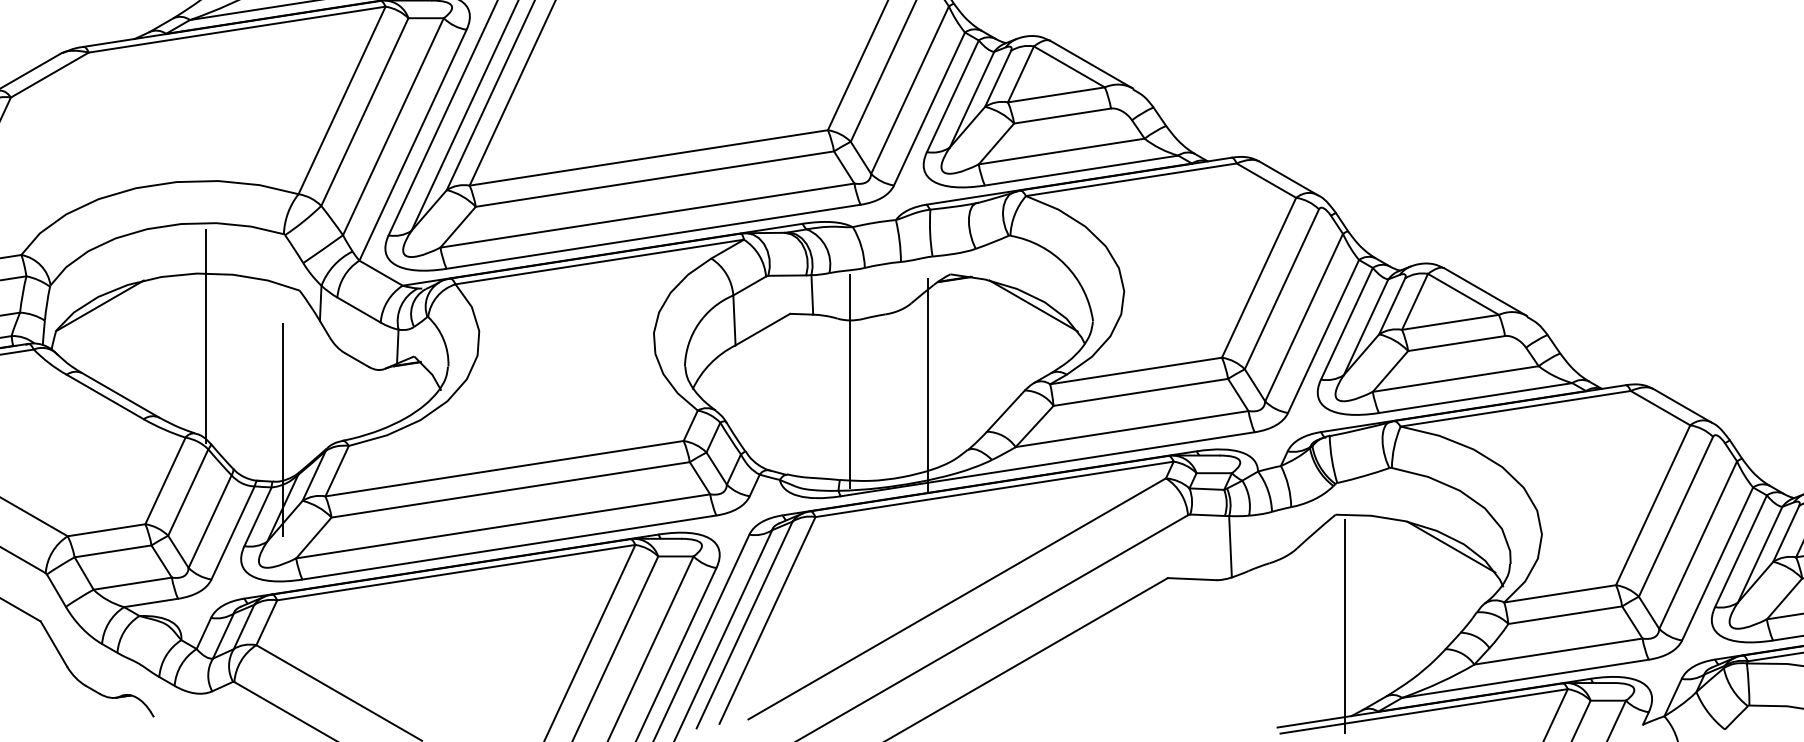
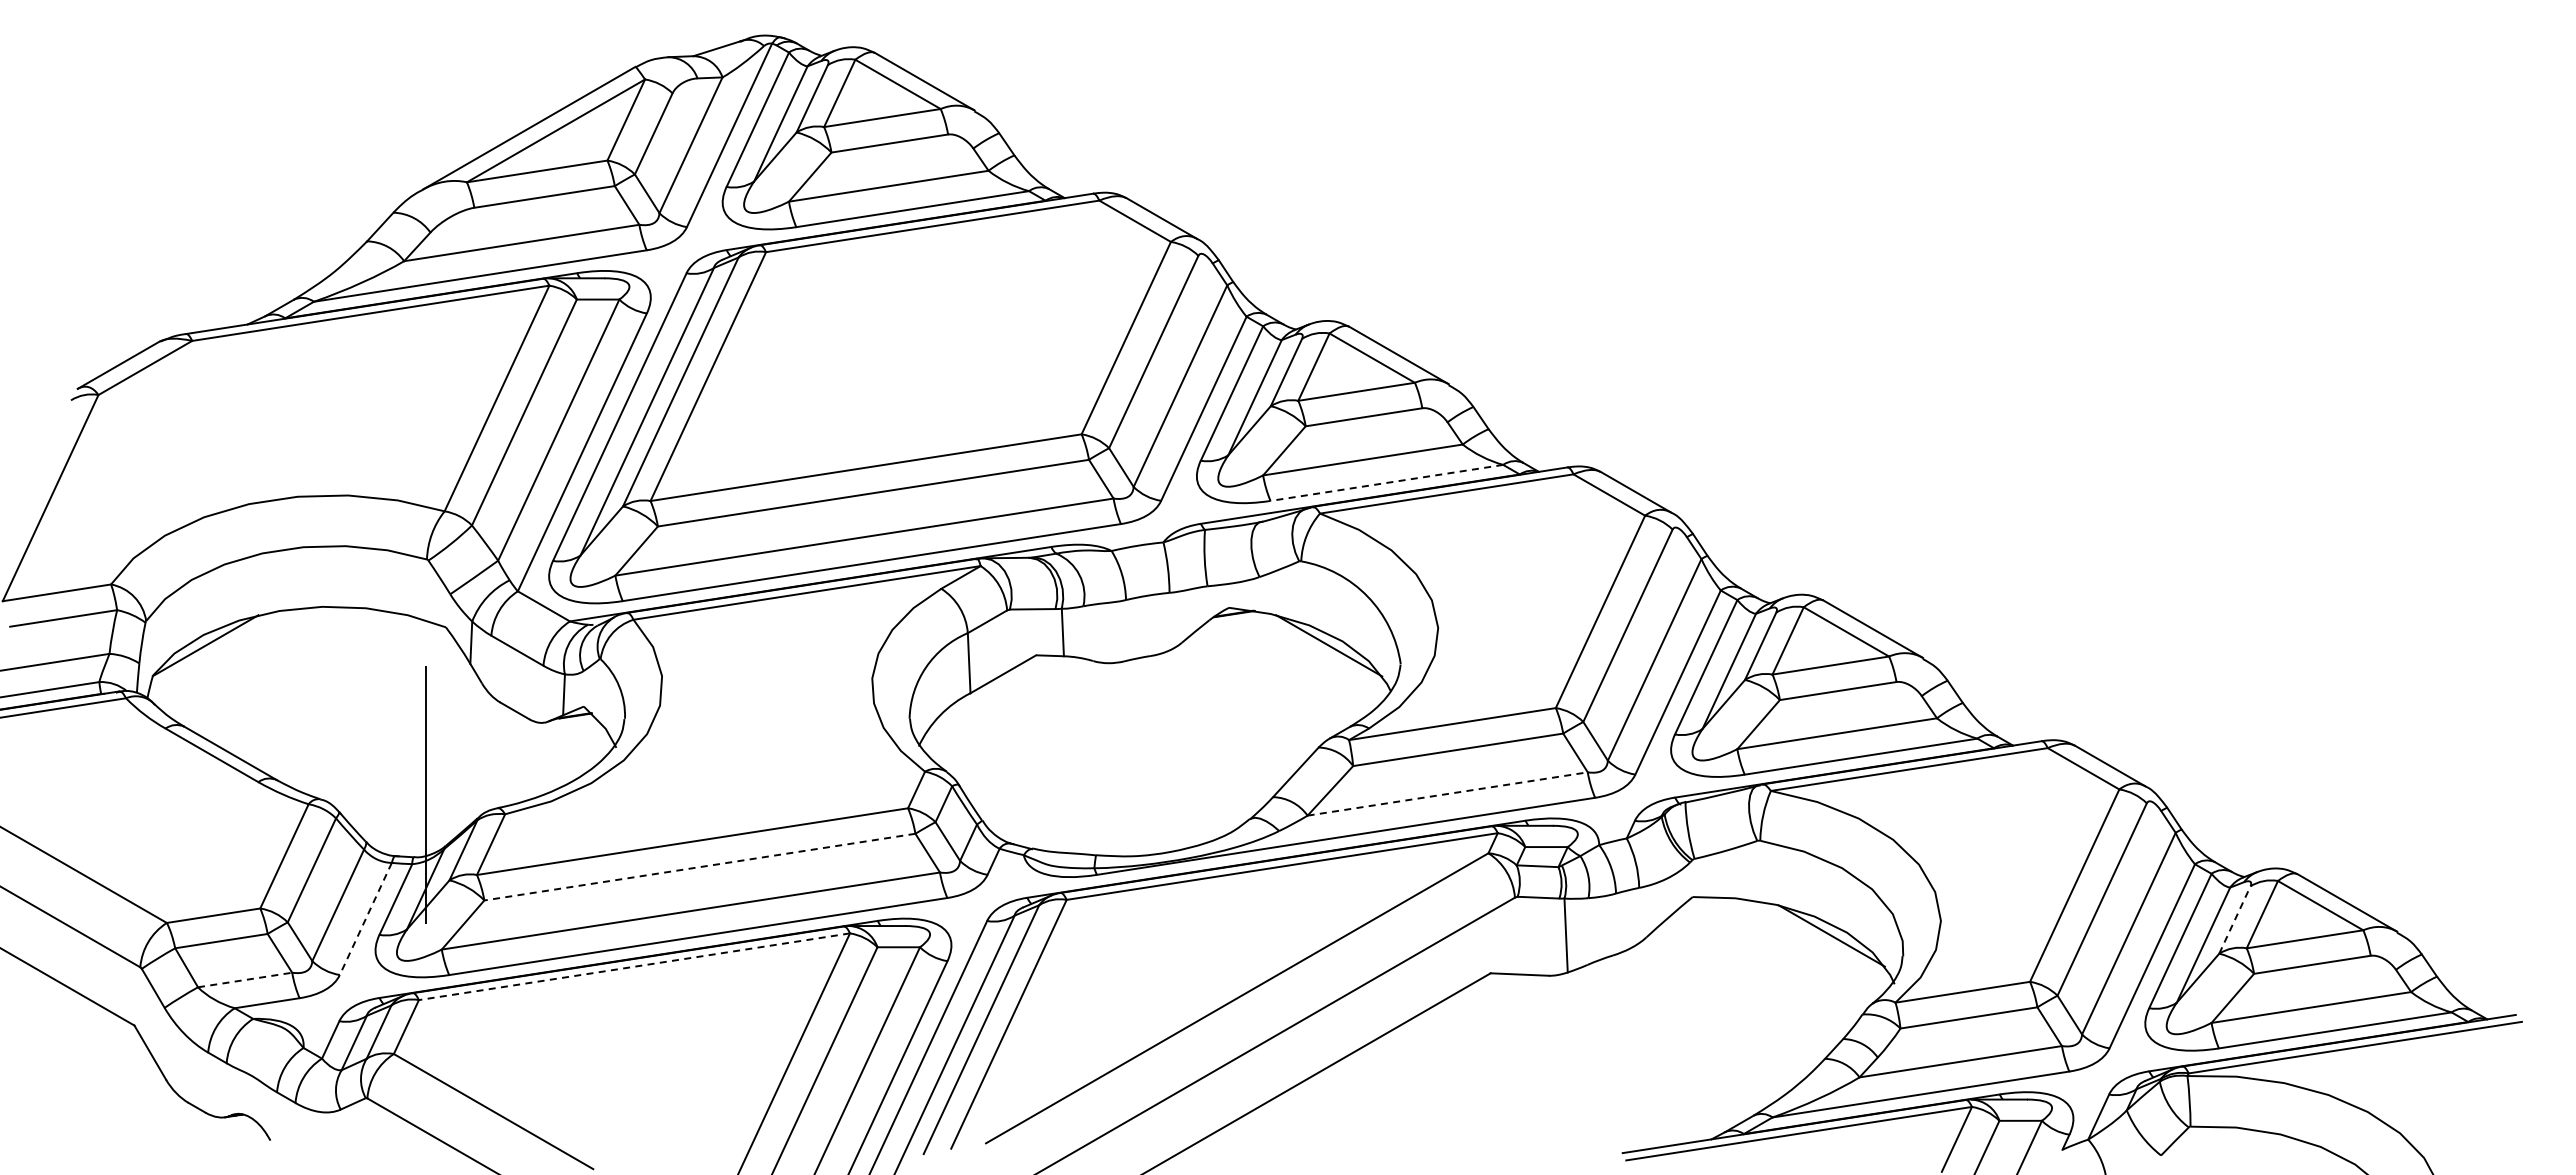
line: (1081, 170) -> (1386, 482), solid -> dashed
line: (206, 336) -> (333, 682), removed
line: (850, 381) -> (1108, 736), removed
line: (927, 385) -> (1201, 741), removed
line: (1131, 429) -> (1447, 794), solid -> dashed
line: (510, 490) -> (699, 867), solid -> dashed
line: (232, 532) -> (365, 918), solid -> dashed
line: (1786, 533) -> (2235, 919), solid -> dashed
line: (455, 572) -> (633, 966), solid -> dashed
line: (133, 584) -> (245, 980), solid -> dashed
line: (1345, 626) -> (1704, 1031), removed

